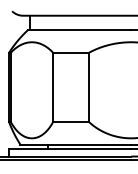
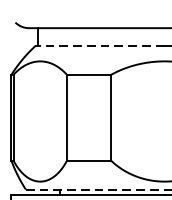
line: (79, 30) -> (99, 46), solid -> dashed
line: (76, 144) -> (95, 189), solid -> dashed

